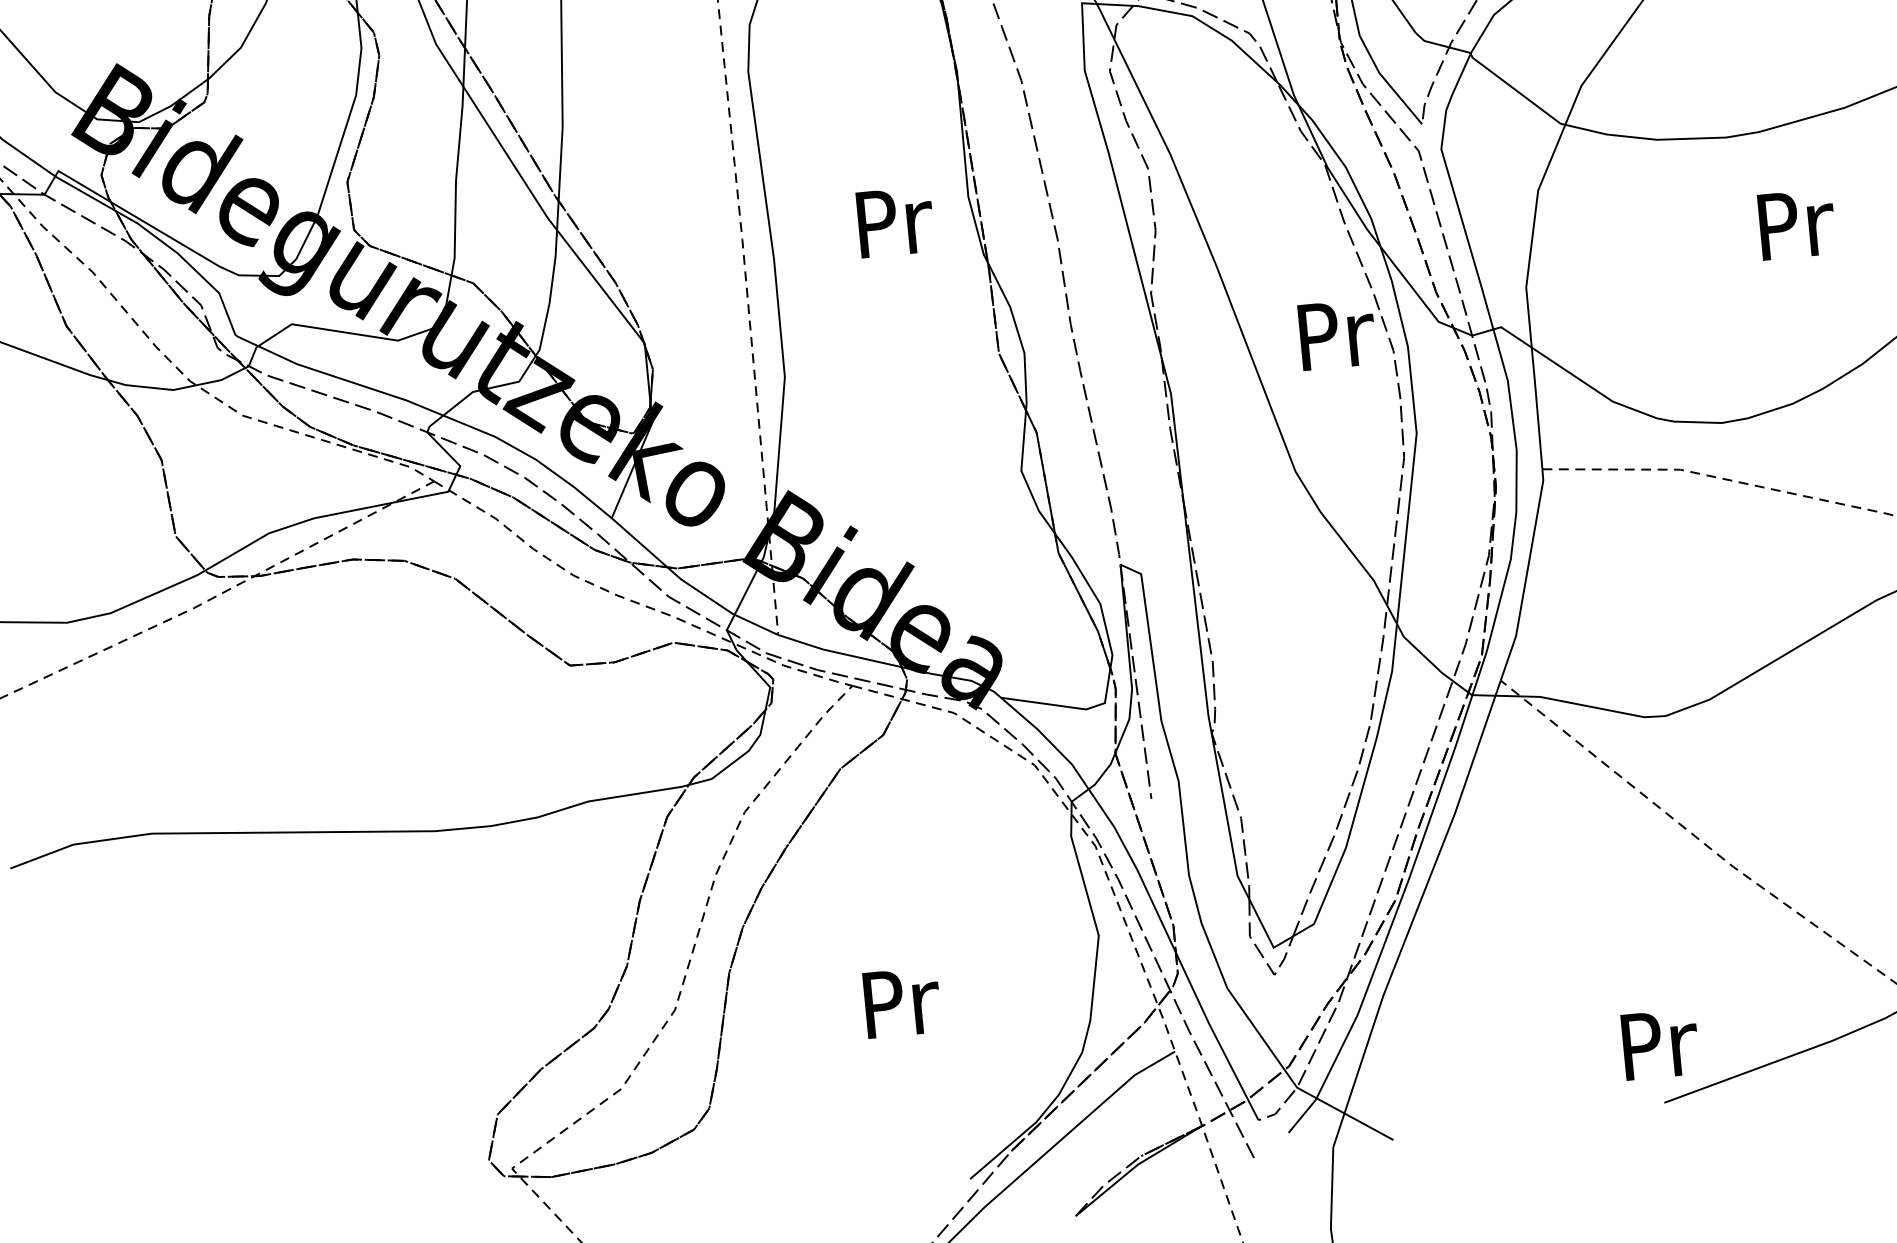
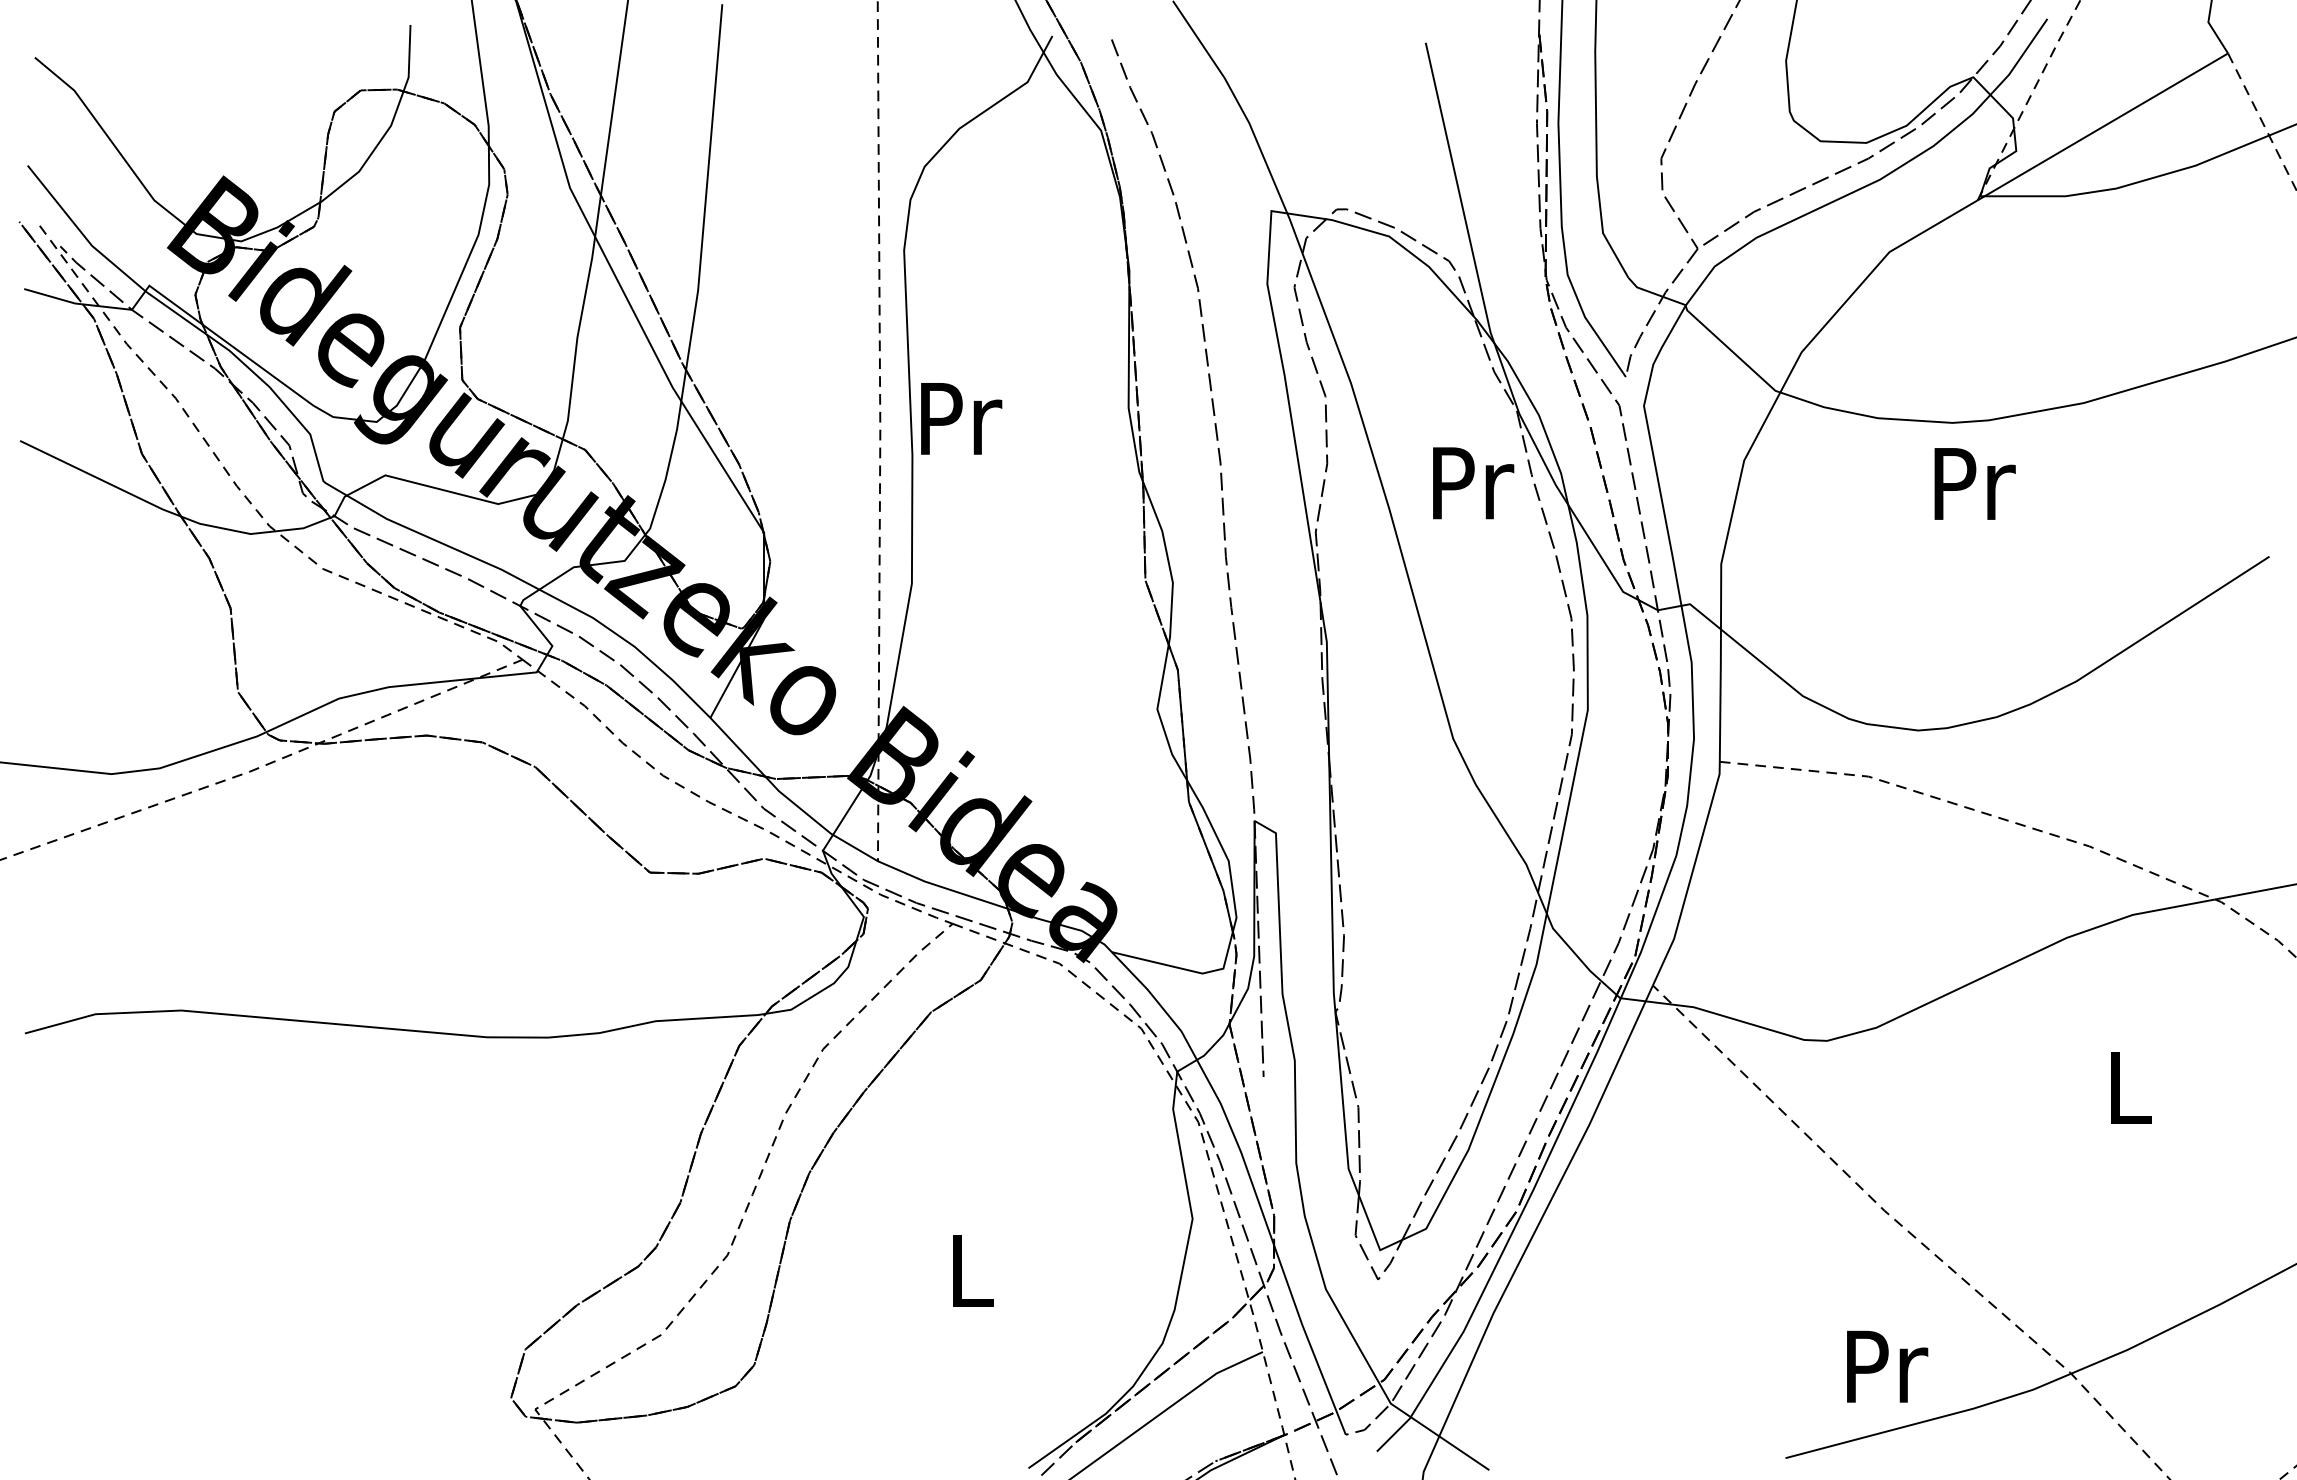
text: (895, 221) -> (961, 418), moved
text: (1796, 223) -> (1974, 483), moved
text: (1337, 334) -> (1473, 483), moved
text: (902, 1002) -> (973, 1270), Pr -> L
text: (1660, 1044) -> (1887, 1366), moved

